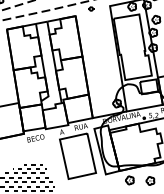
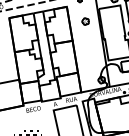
part: (97, 33) -> (85, 21), added

